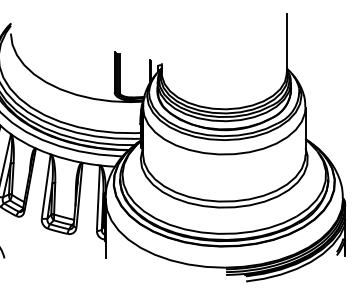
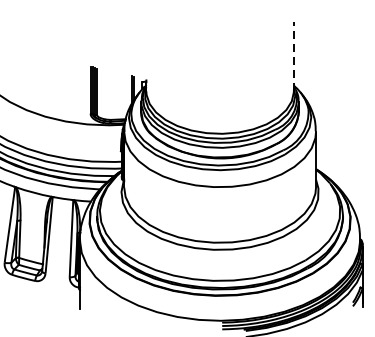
line: (286, 43) -> (293, 56), solid -> dashed

